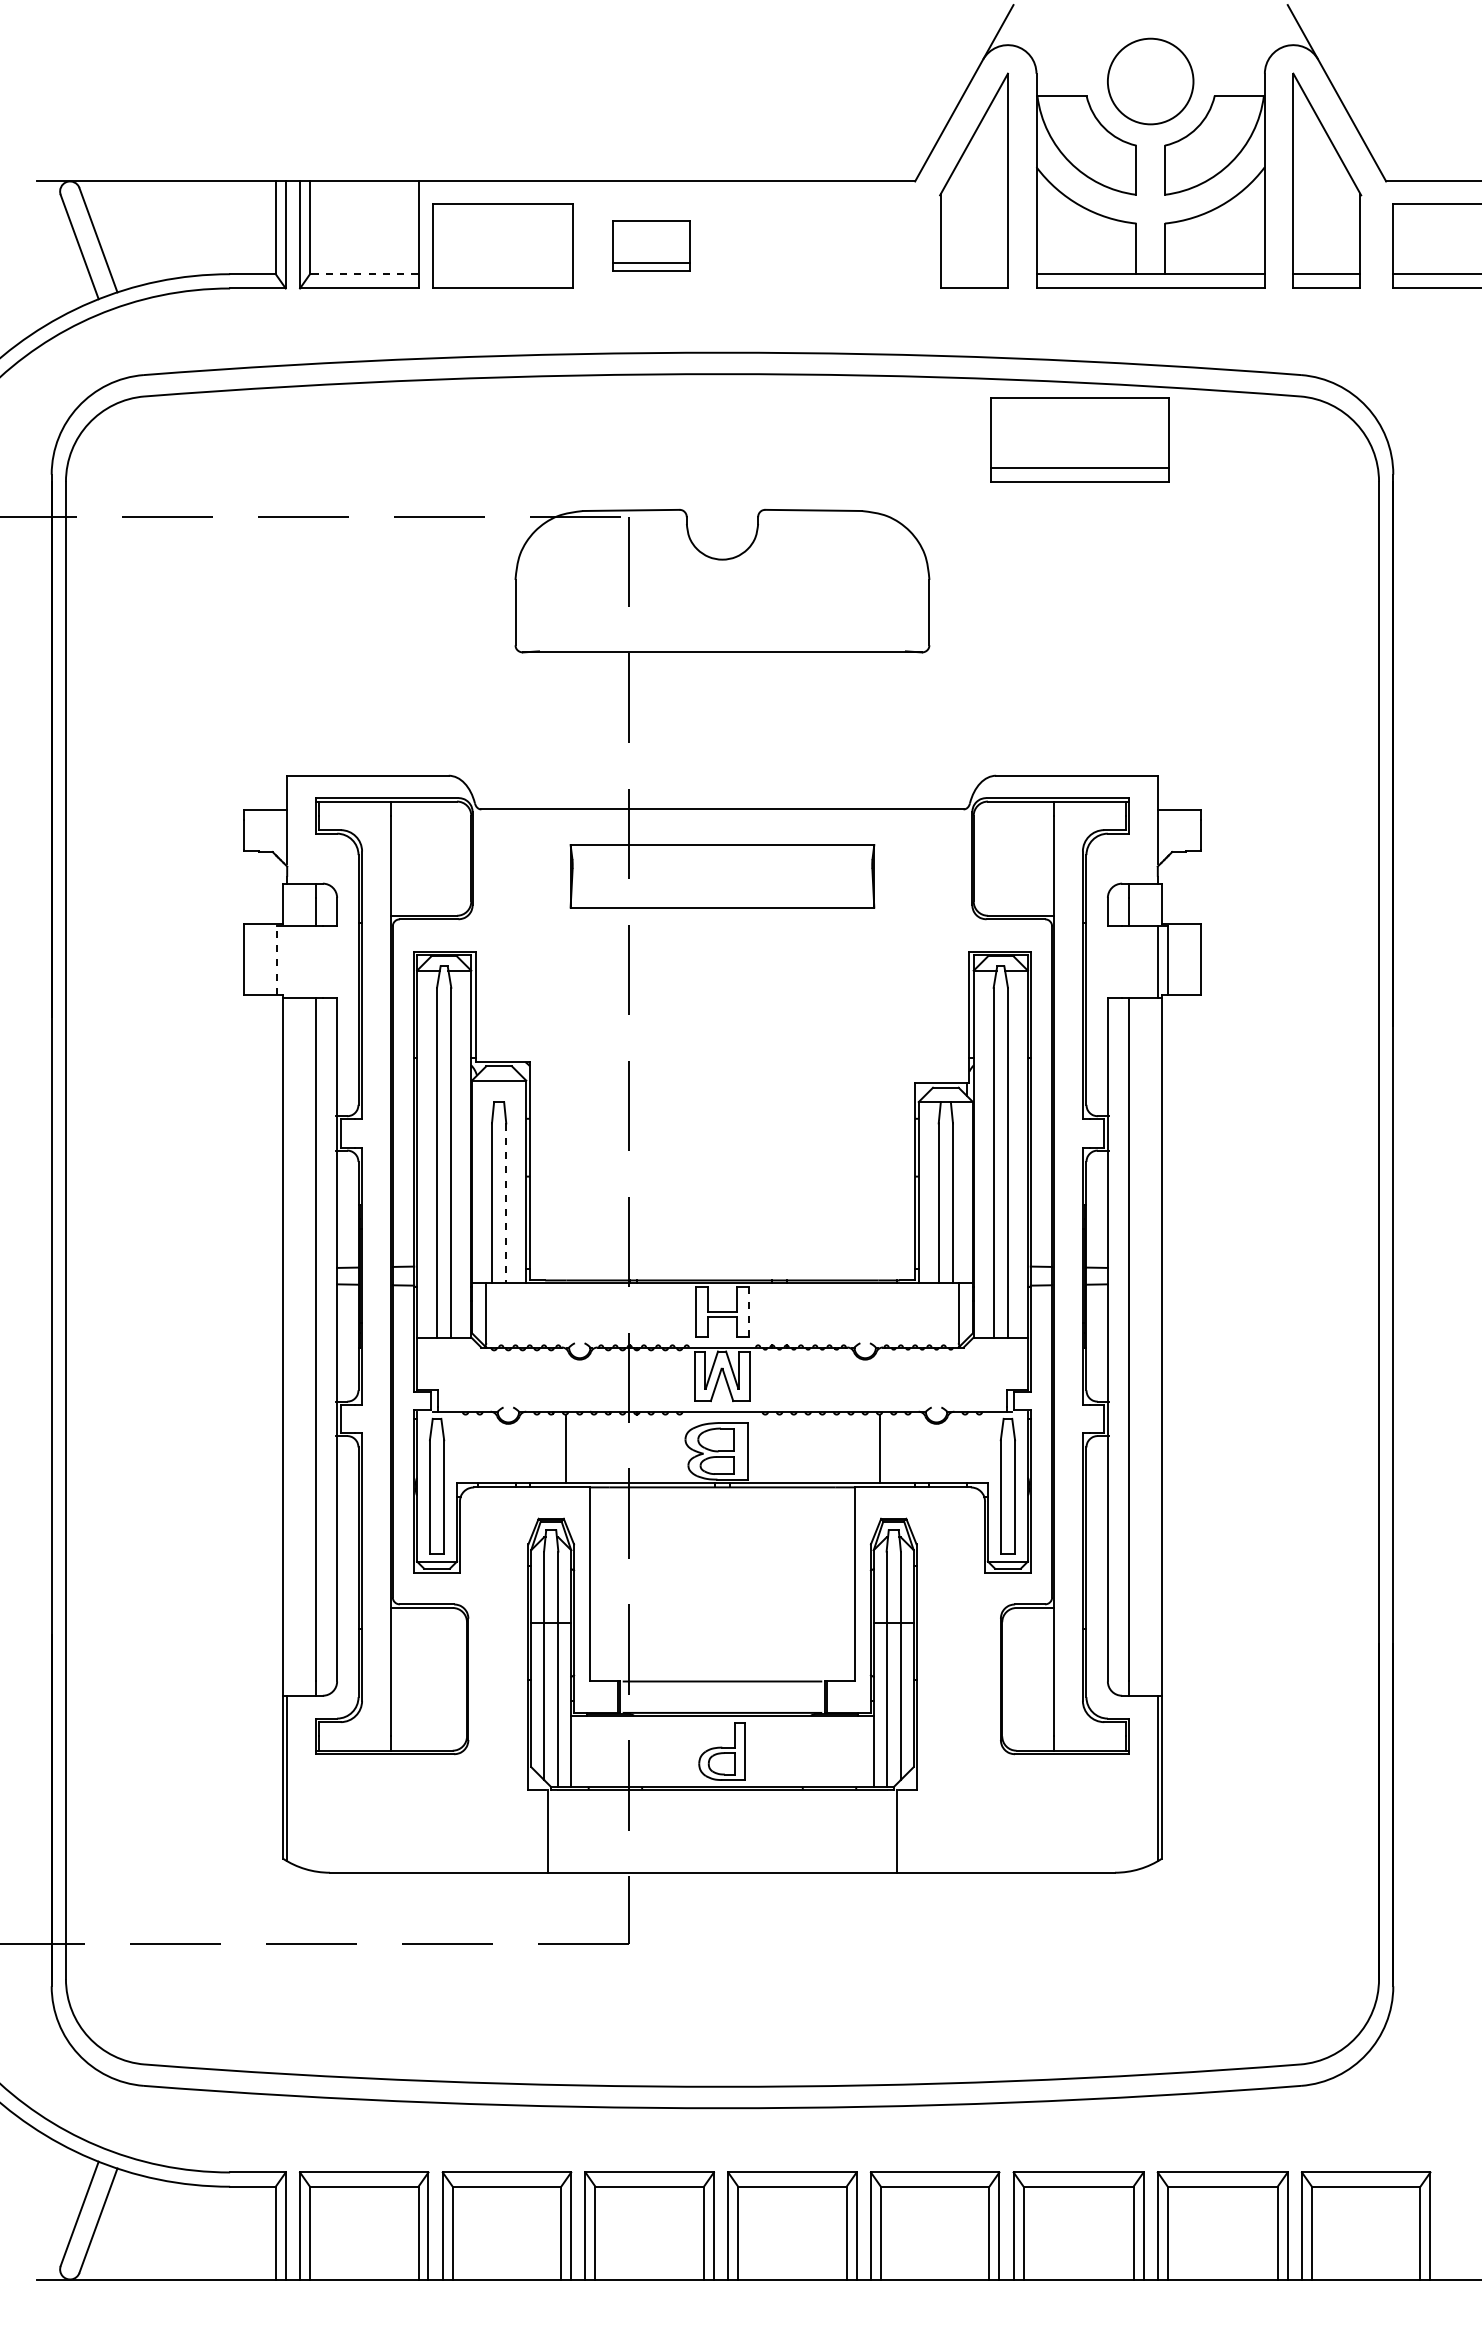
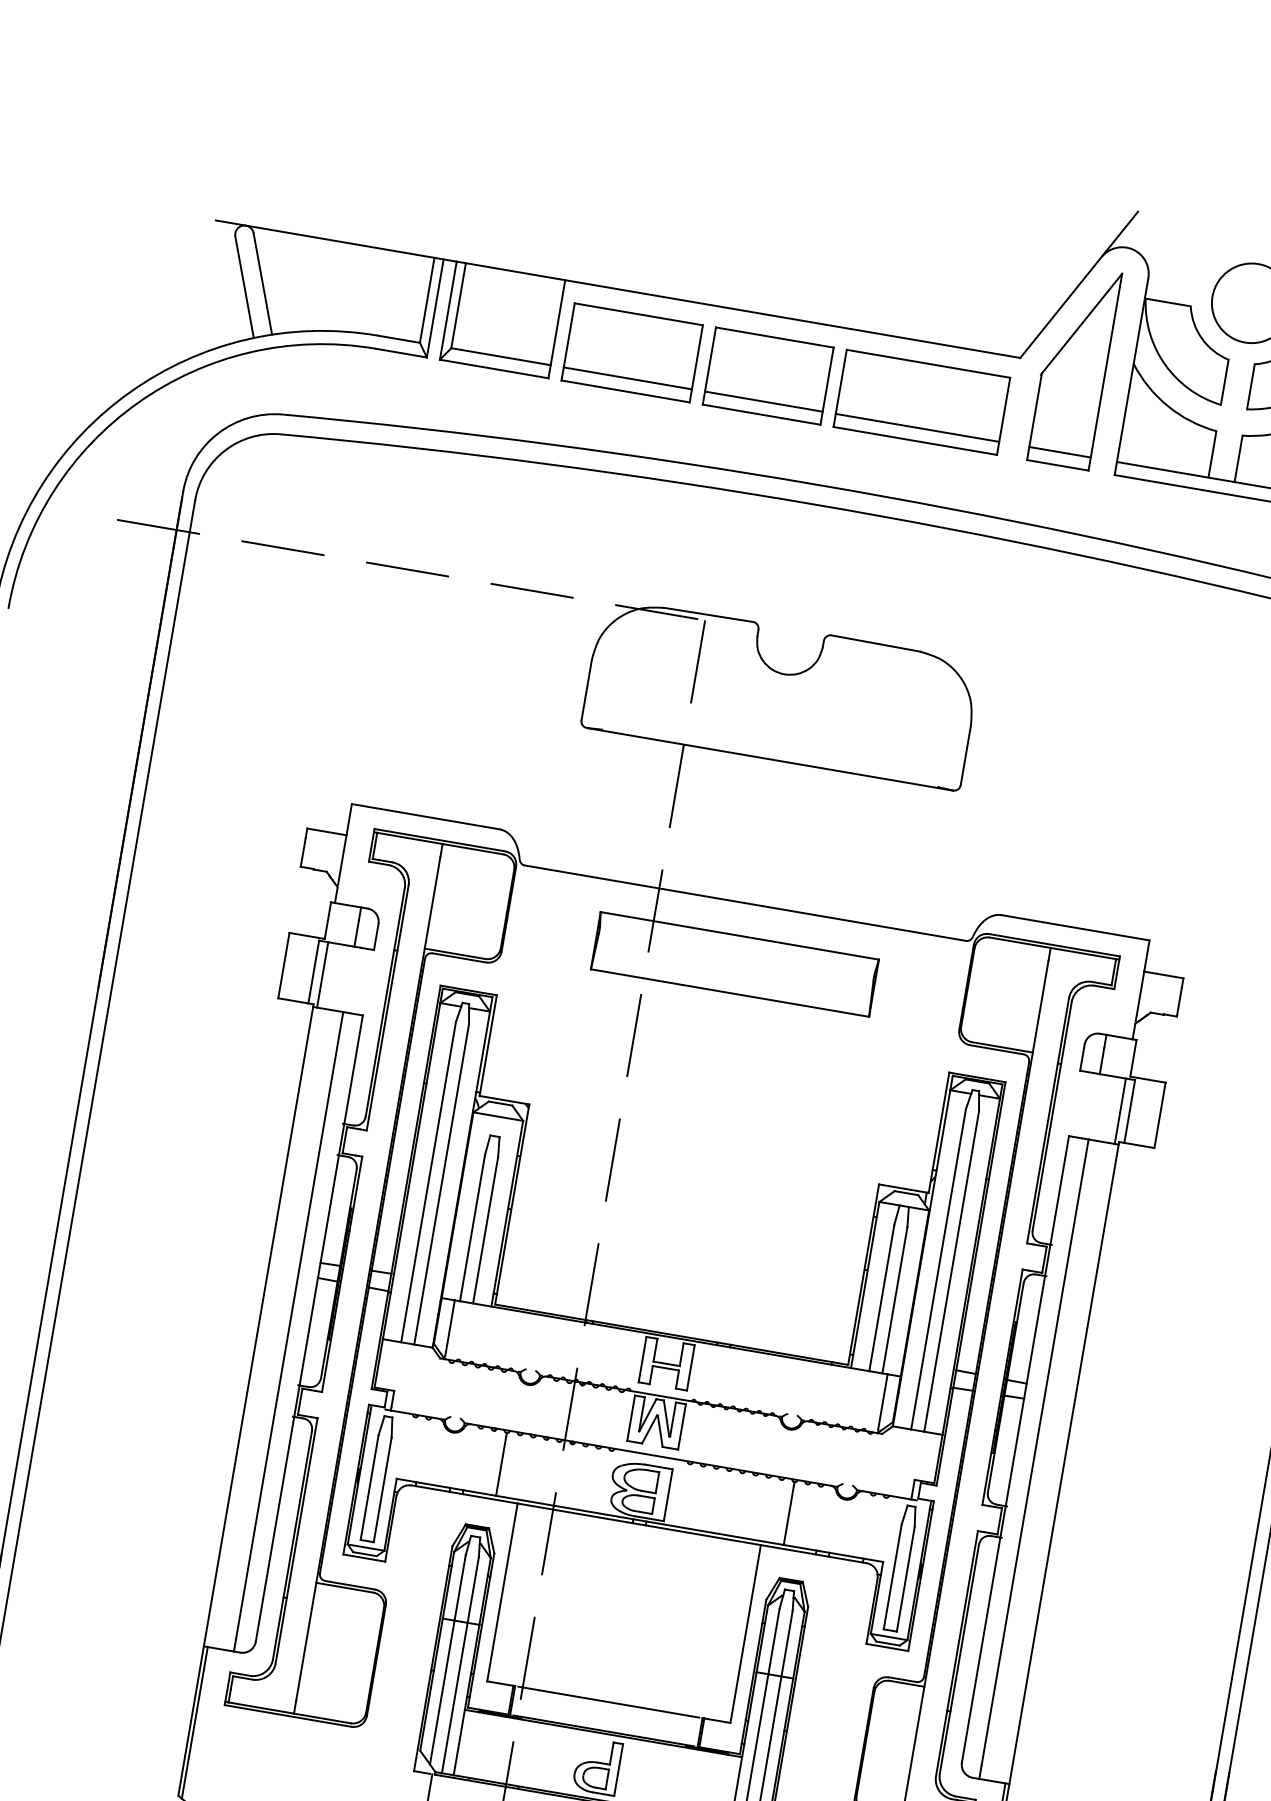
part: (650, 245) -> (767, 375), size x1.67
line: (363, 274) -> (500, 356), dashed -> solid
line: (502, 274) -> (627, 378), added
line: (973, 274) -> (1059, 452), added
part: (1079, 439) -> (921, 401), moved
line: (277, 960) -> (314, 971), dashed -> solid
line: (287, 961) -> (323, 974), added
line: (506, 1203) -> (485, 1230), dashed -> solid
line: (748, 1312) -> (690, 1368), dashed -> solid

